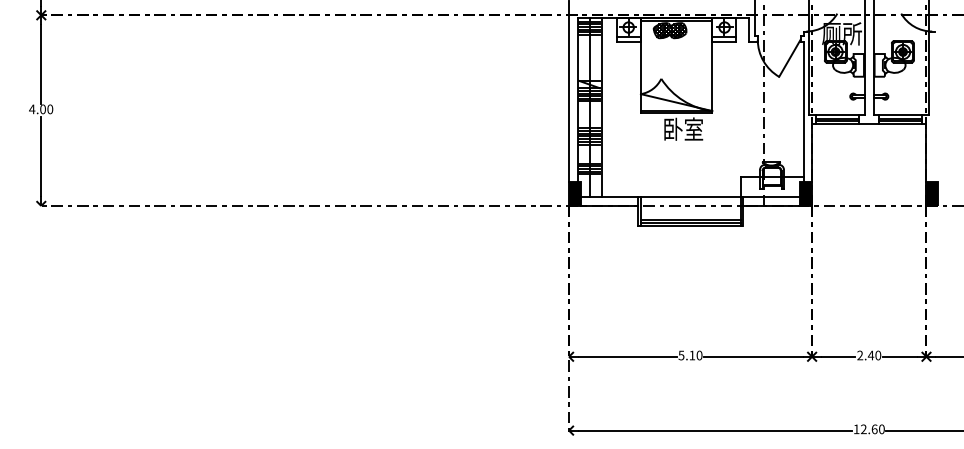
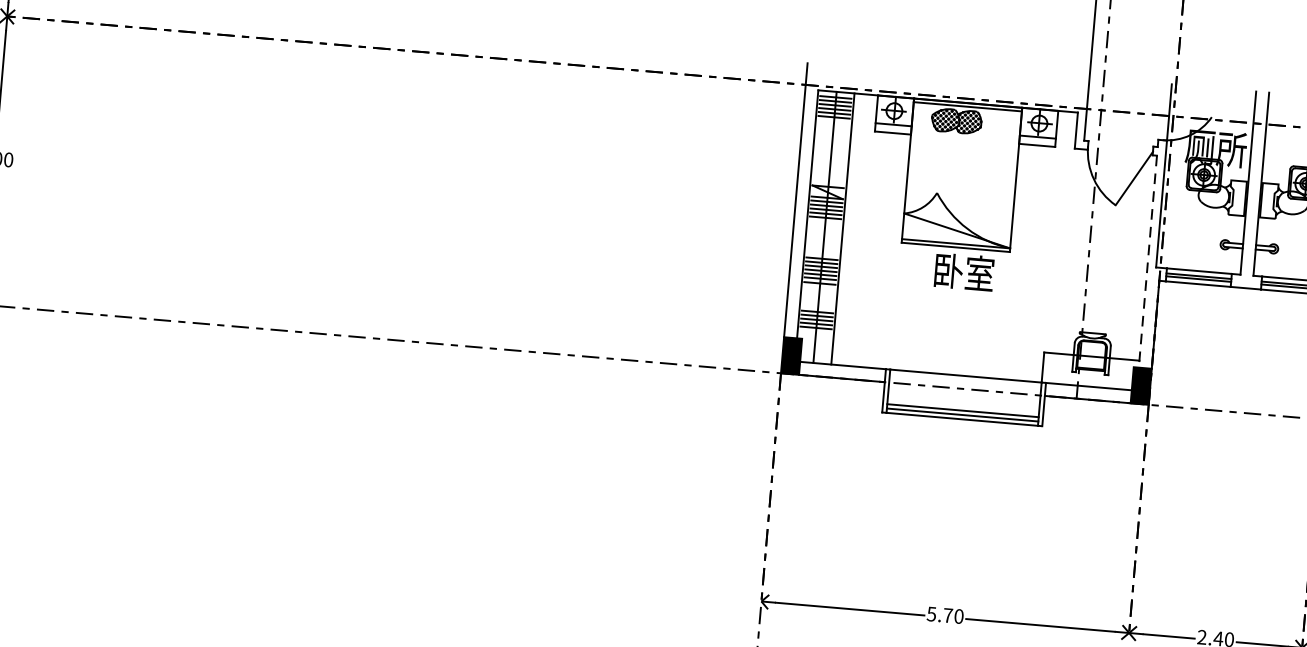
line: (803, 112) -> (1147, 262), solid -> dashed
text: (692, 355) -> (948, 615), 5.10 -> 5.70

